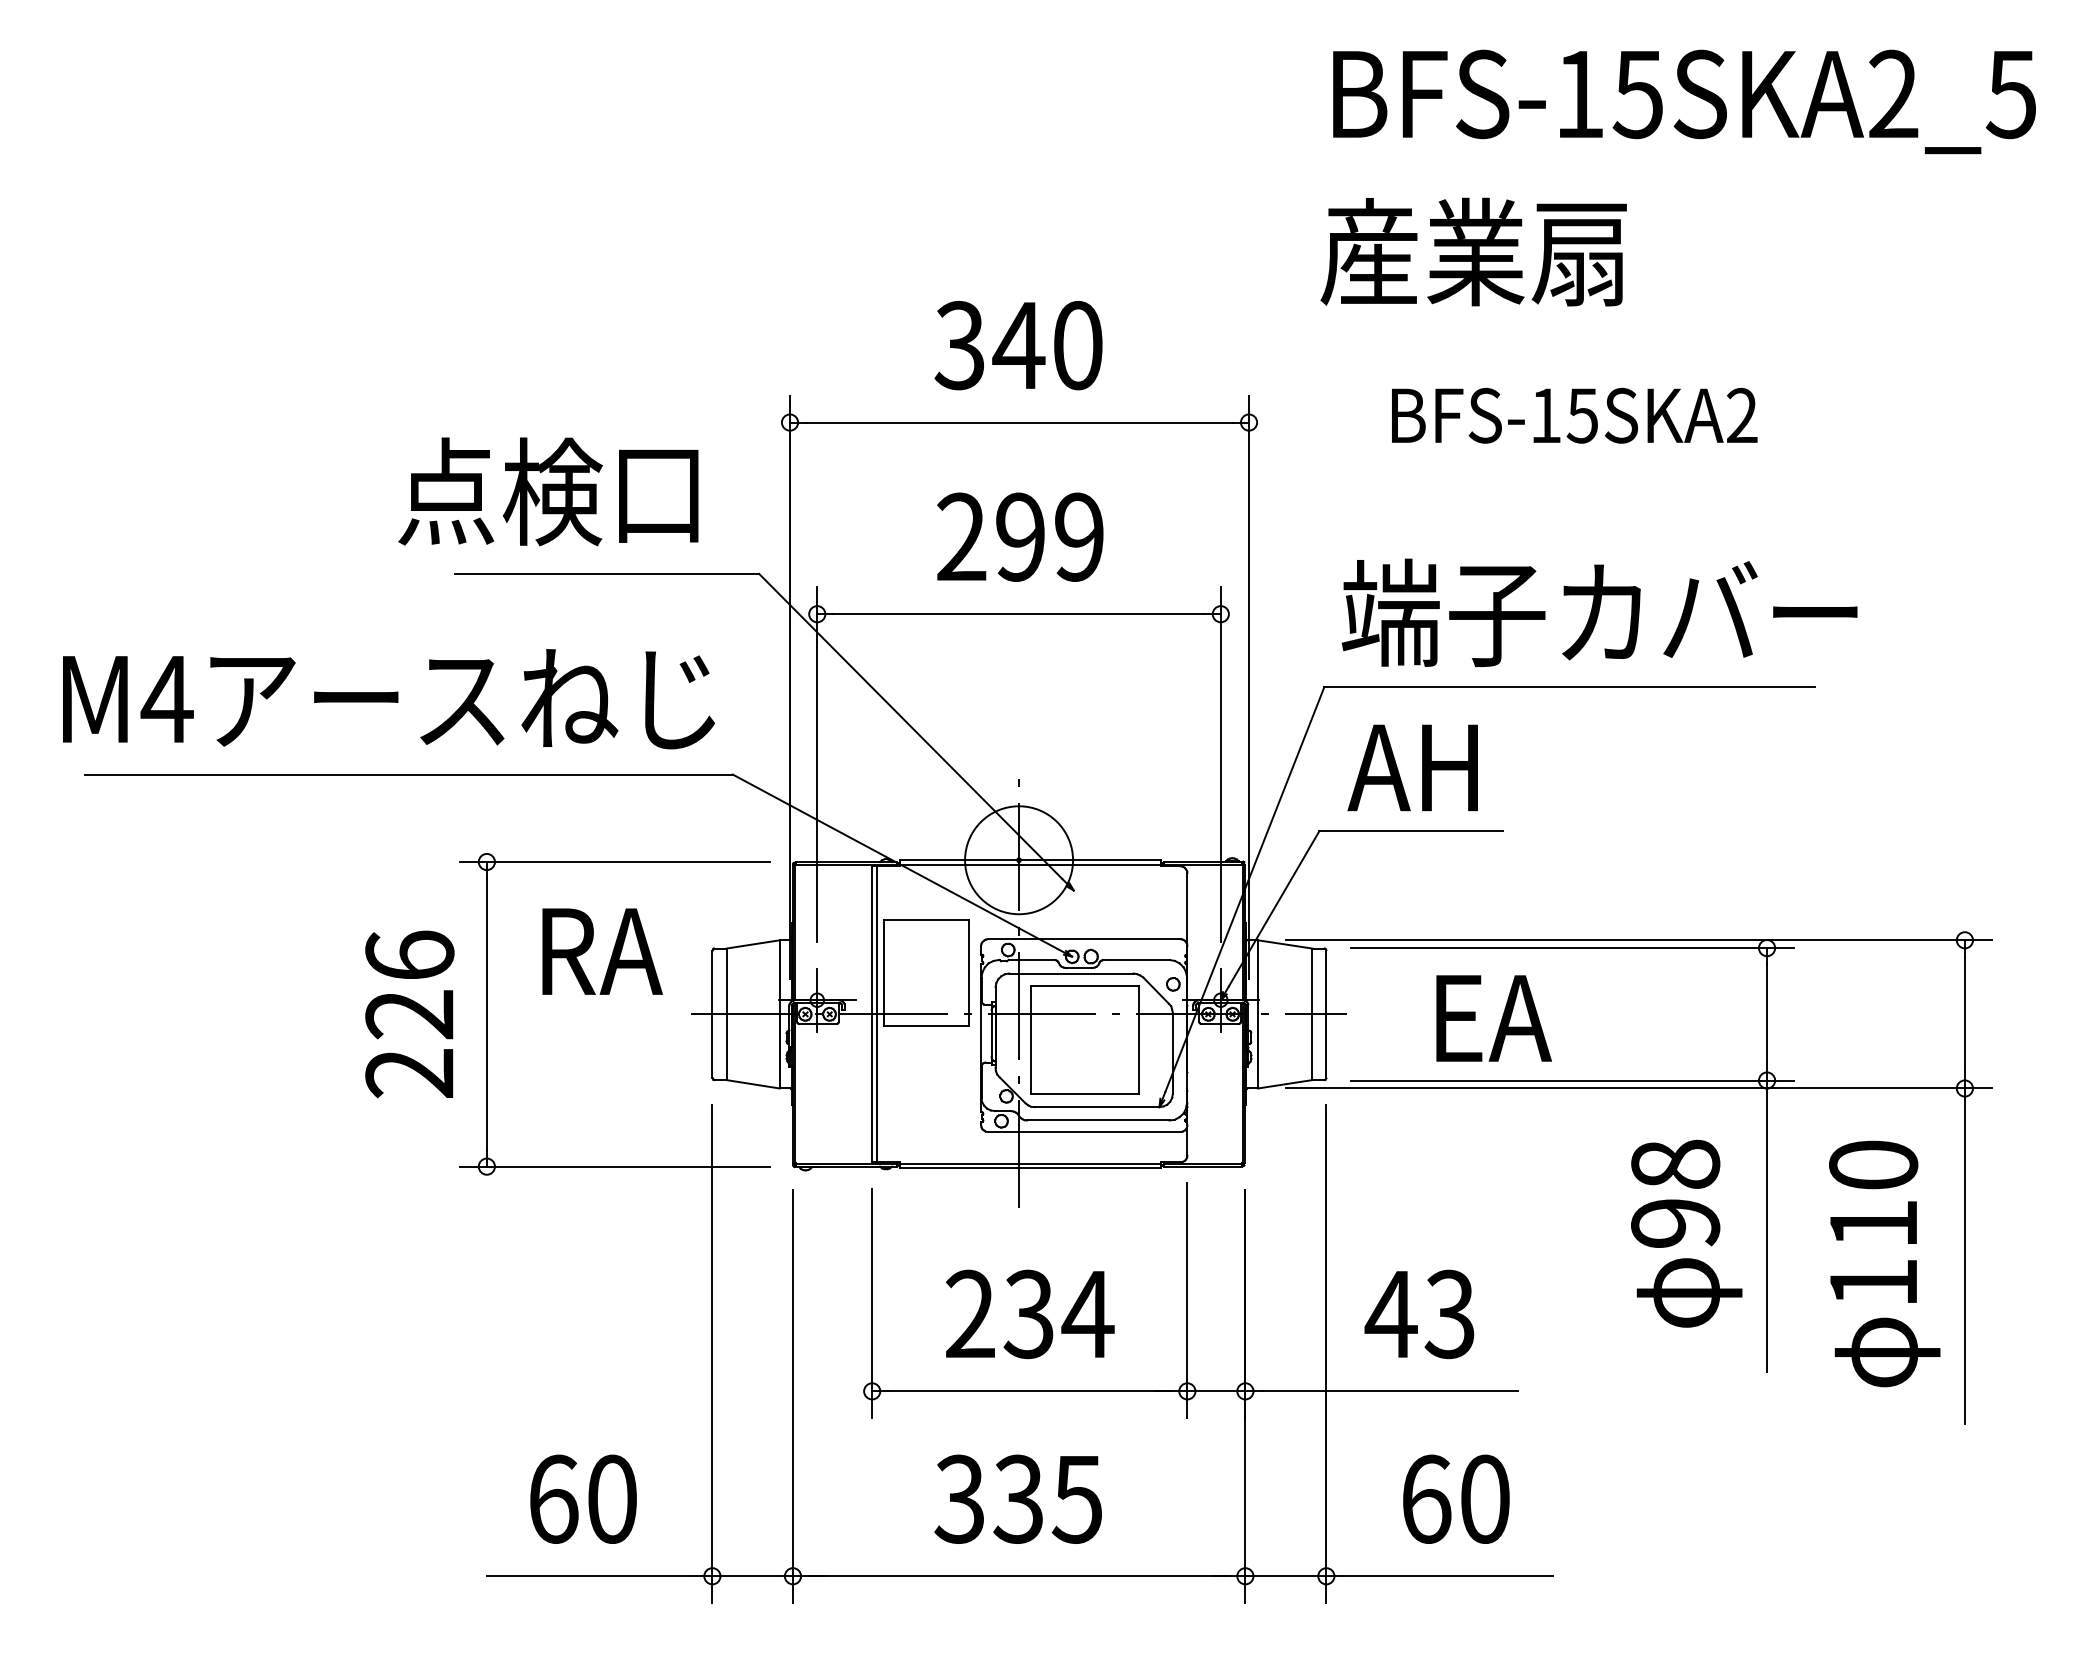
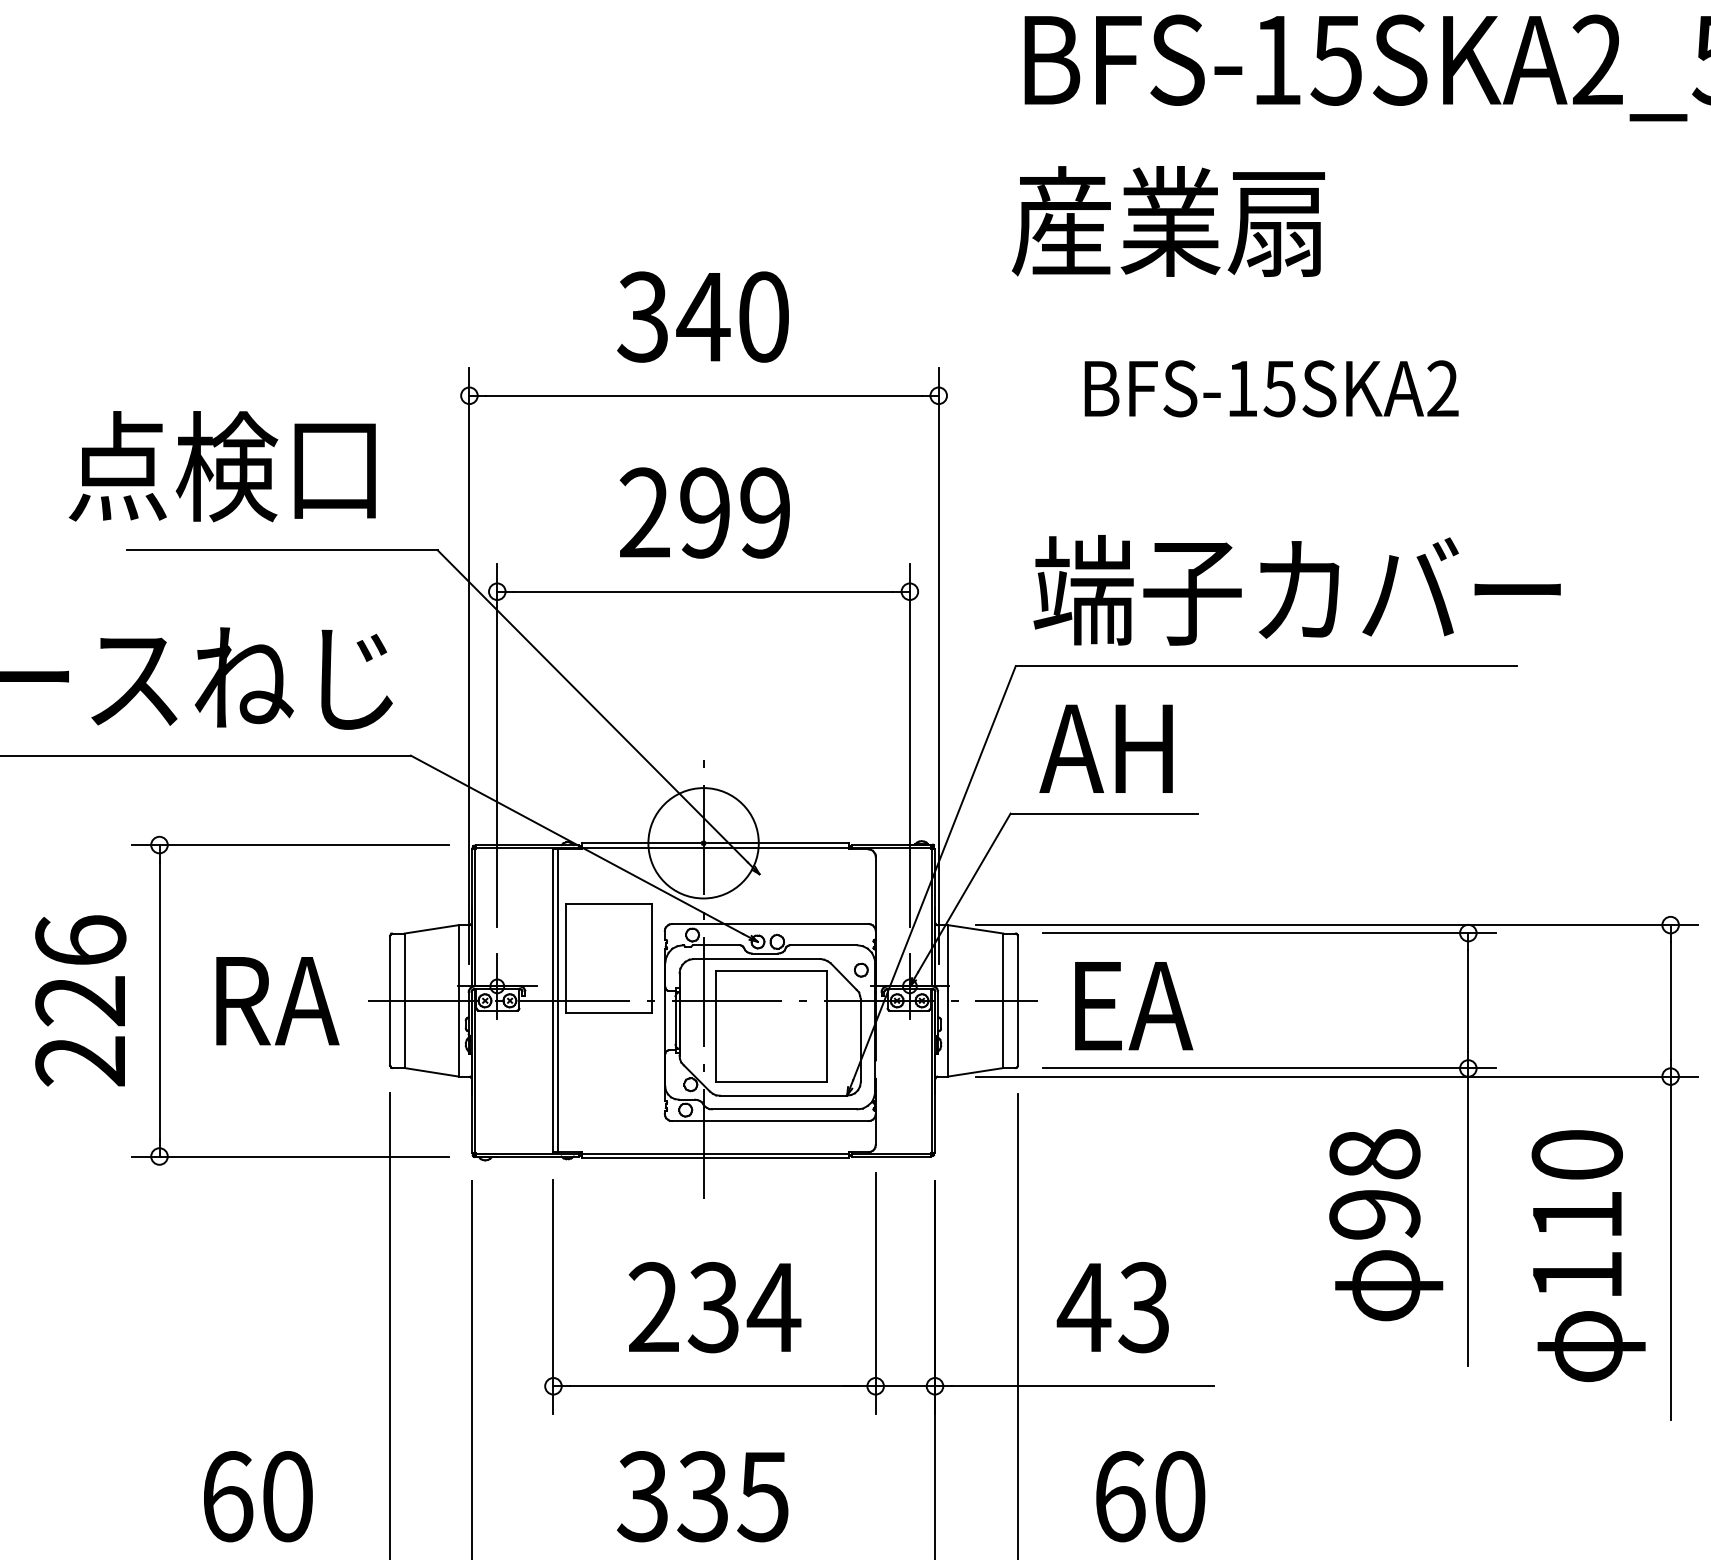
text: (602, 951) -> (277, 1000), moved
text: (1493, 1018) -> (1133, 1006), moved

